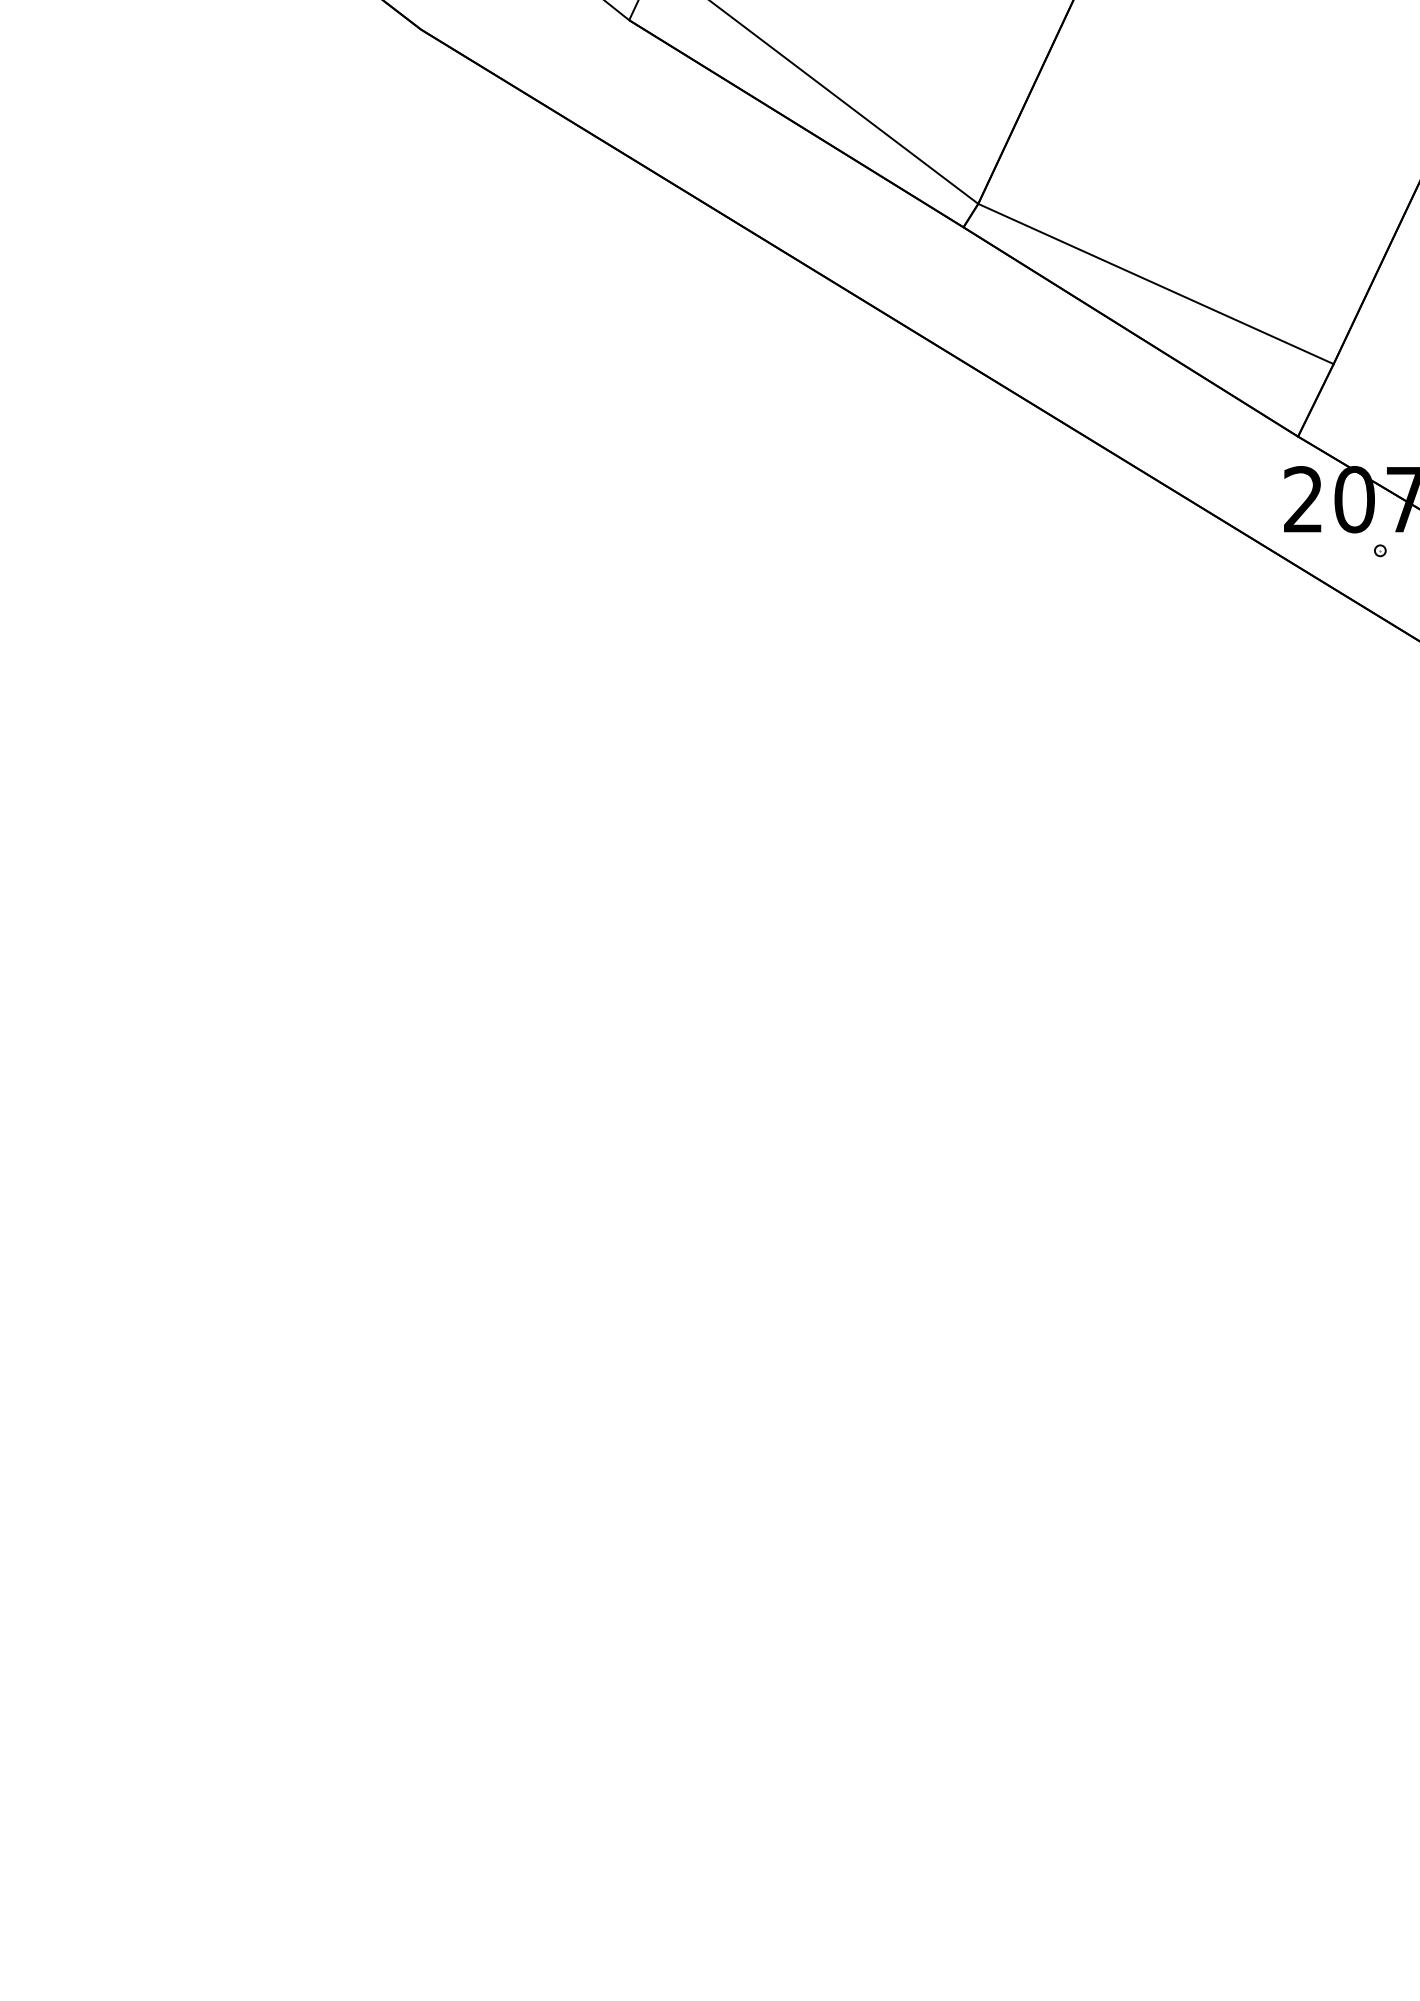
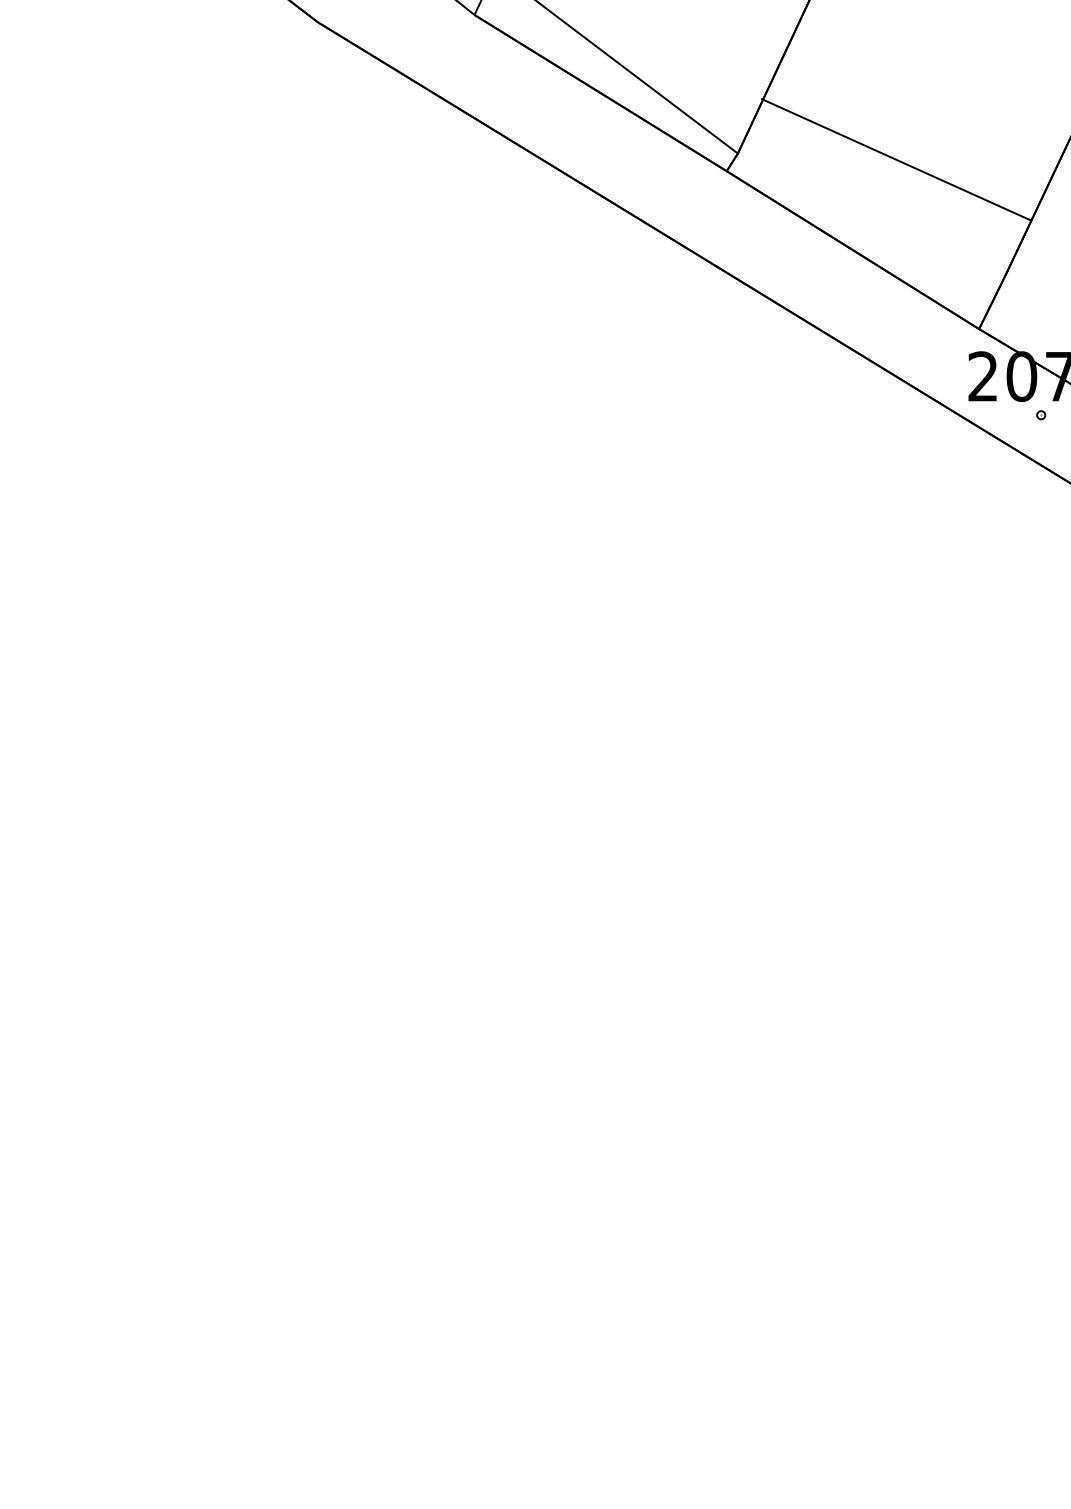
line: (1155, 283) -> (895, 159), moved

